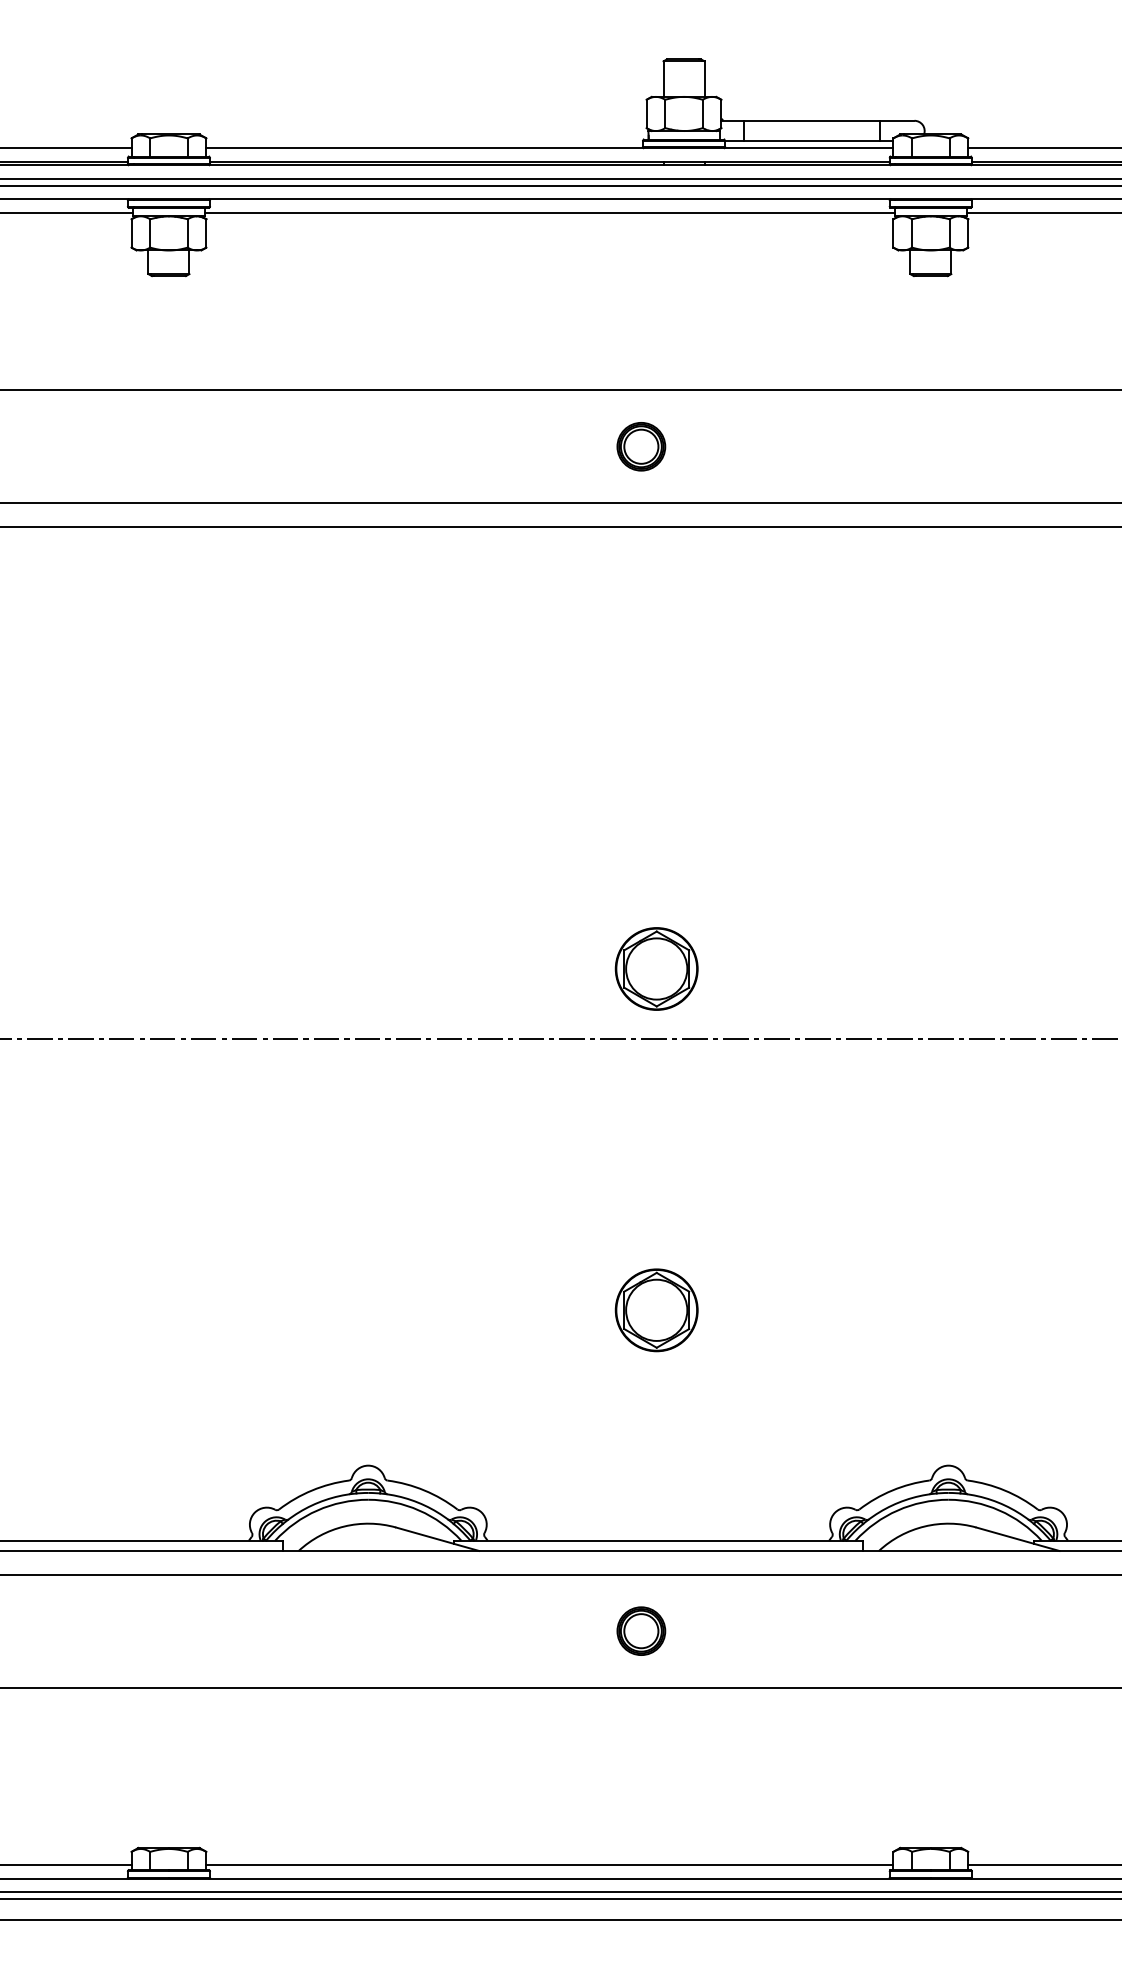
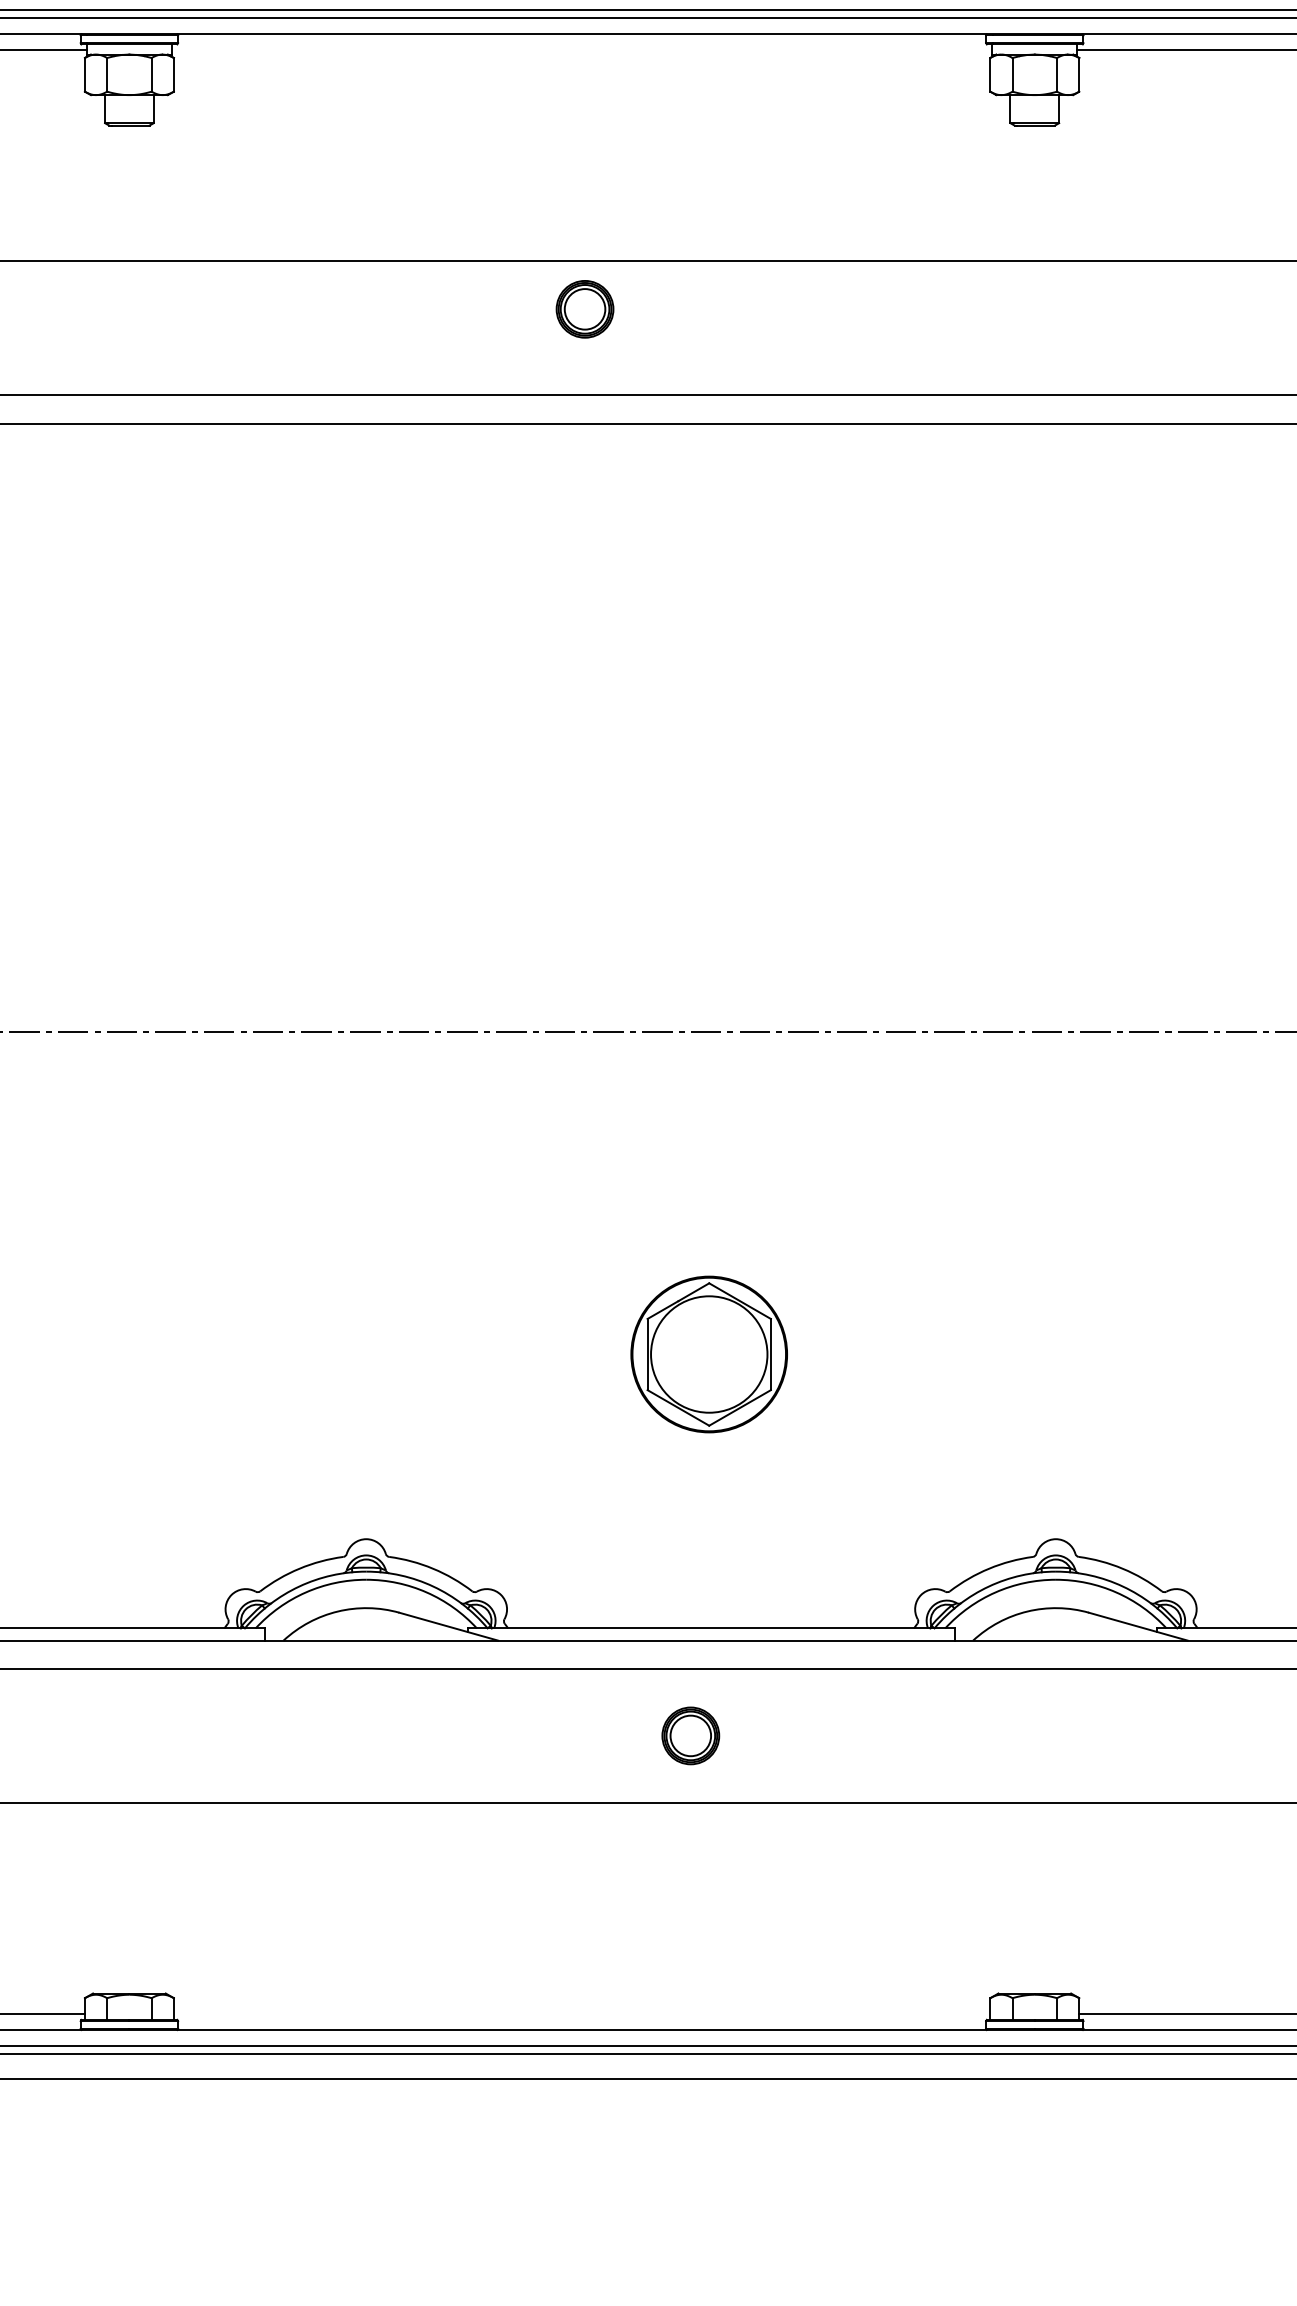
line: (549, 212) -> (581, 49), removed
part: (641, 446) -> (585, 309), moved
part: (656, 968) -> (708, 948), removed
part: (656, 1310) -> (708, 1354), size x1.6
line: (549, 1865) -> (581, 2014), removed

